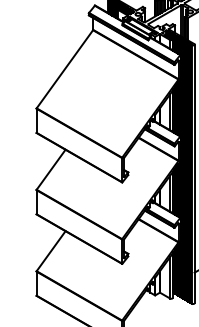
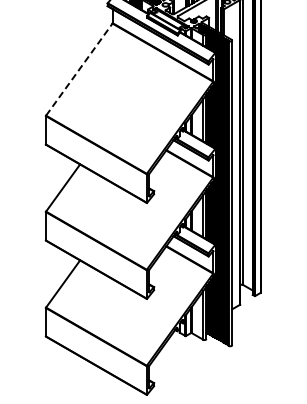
line: (65, 69) -> (79, 69), solid -> dashed

